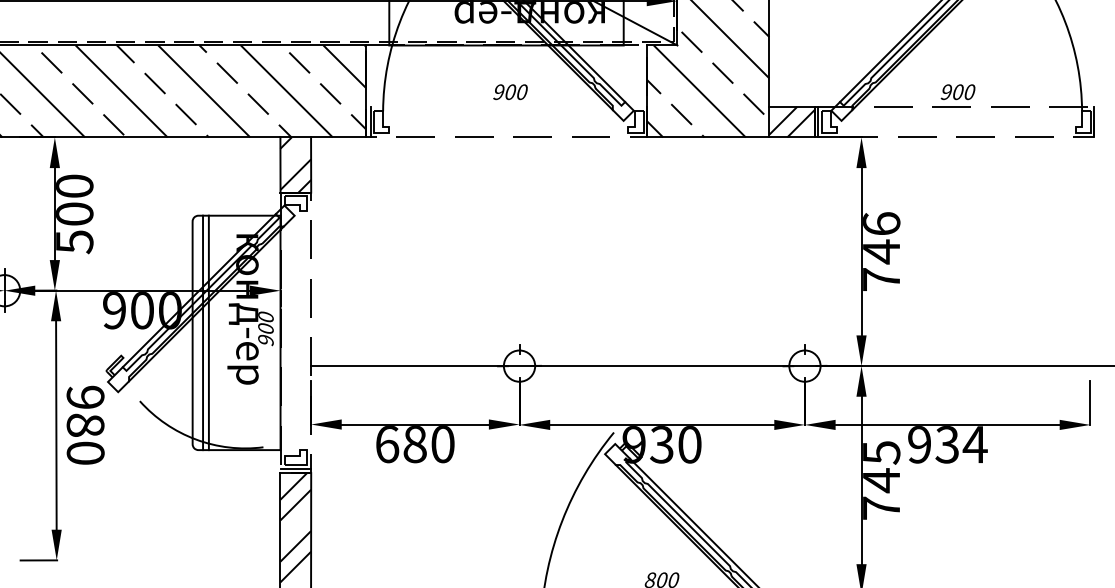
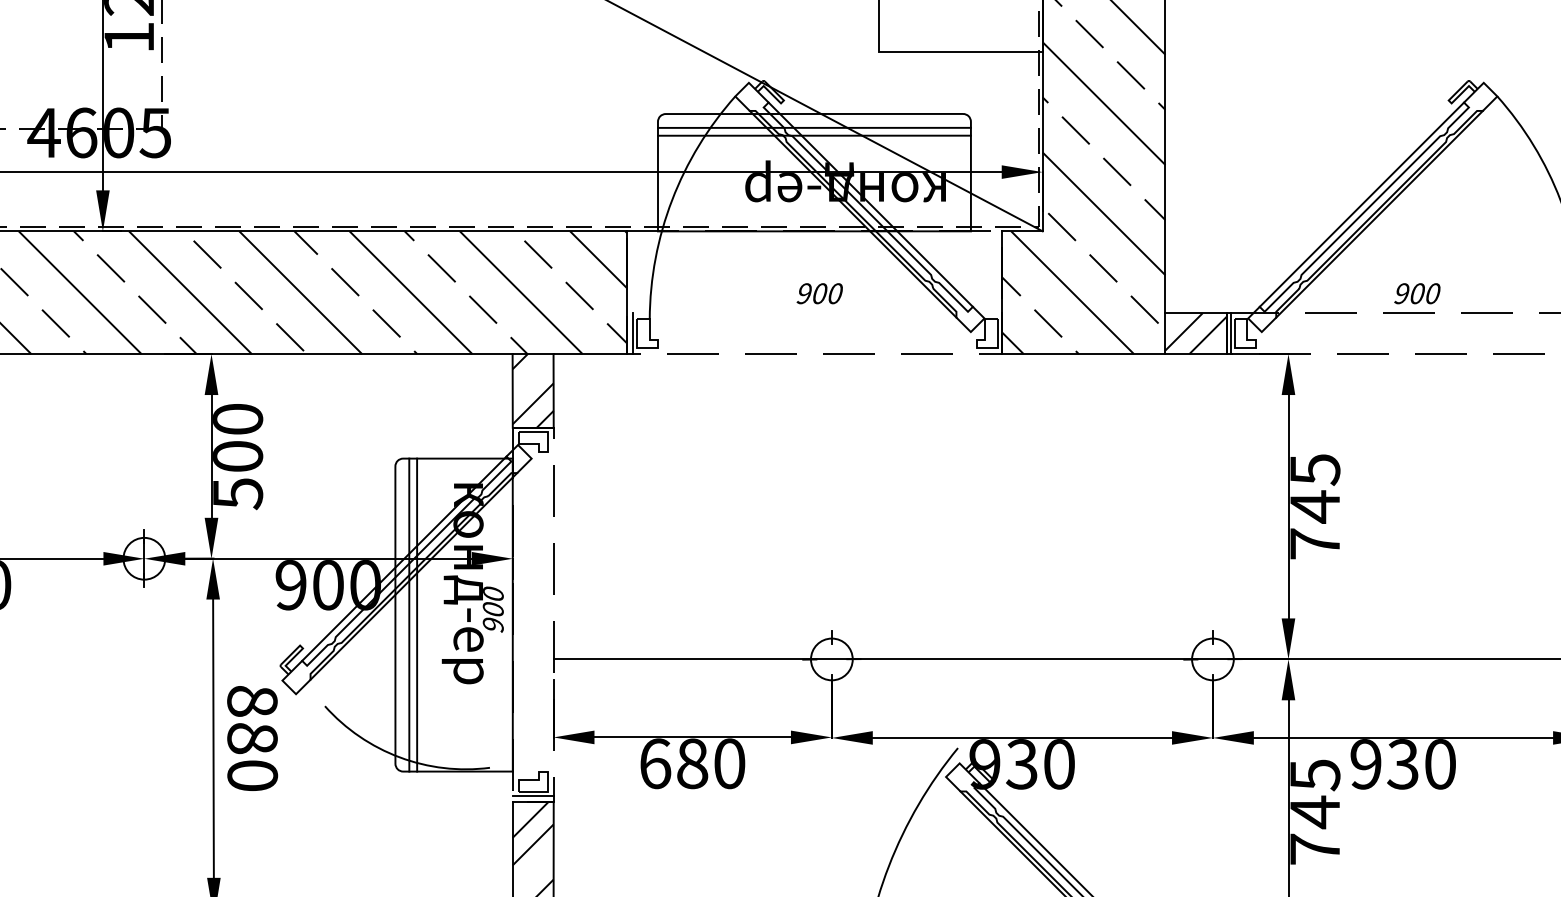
text: (881, 223) -> (1315, 469), 746 -> 745
text: (85, 396) -> (252, 700), 980 -> 880
text: (975, 444) -> (1440, 764), 934 -> 930

